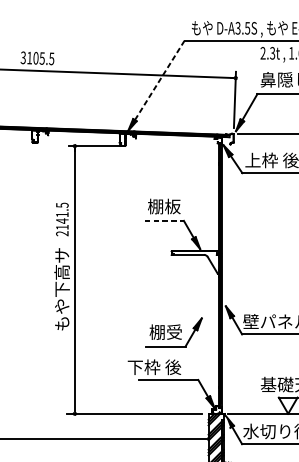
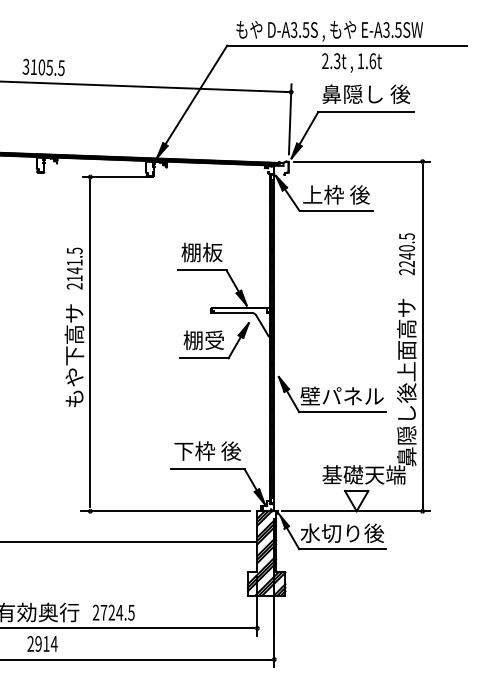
line: (159, 80) -> (196, 94), dashed -> solid
line: (164, 220) -> (202, 270), dashed -> solid
part: (174, 332) -> (214, 340), moved
text: (154, 366) -> (207, 450), moved

